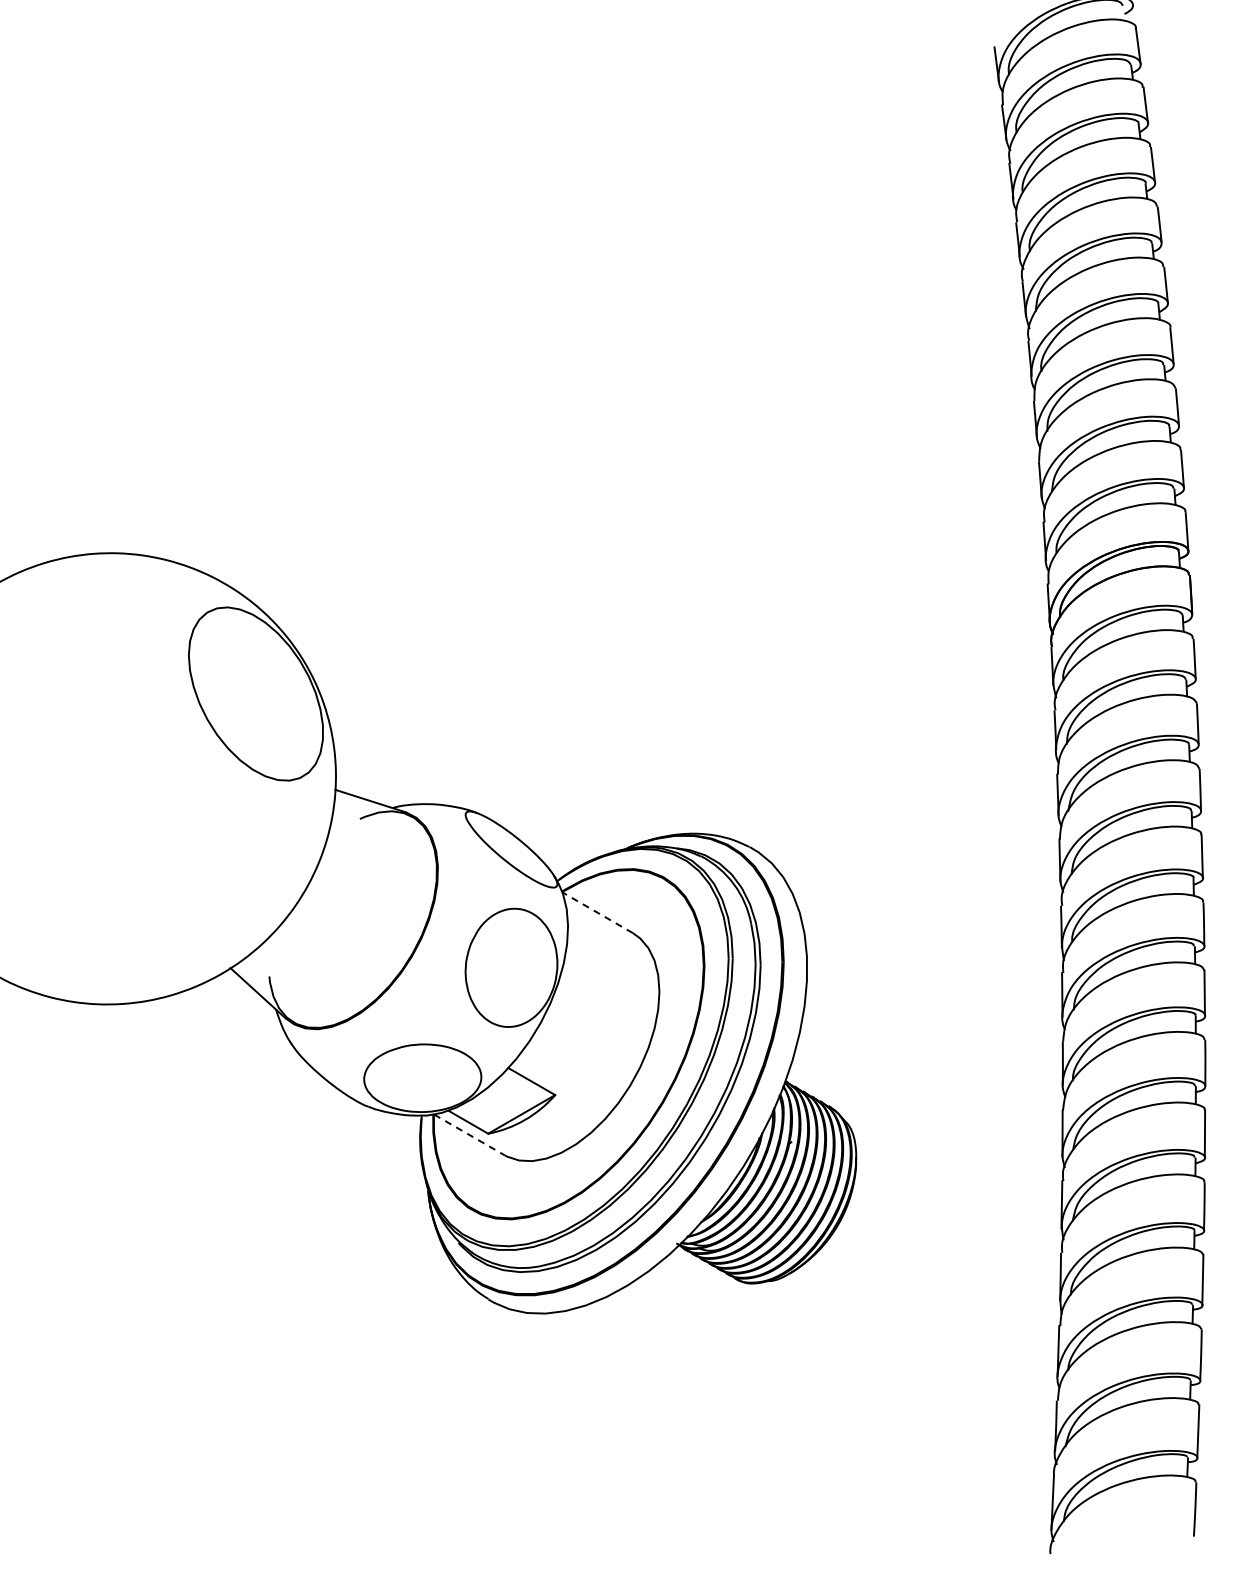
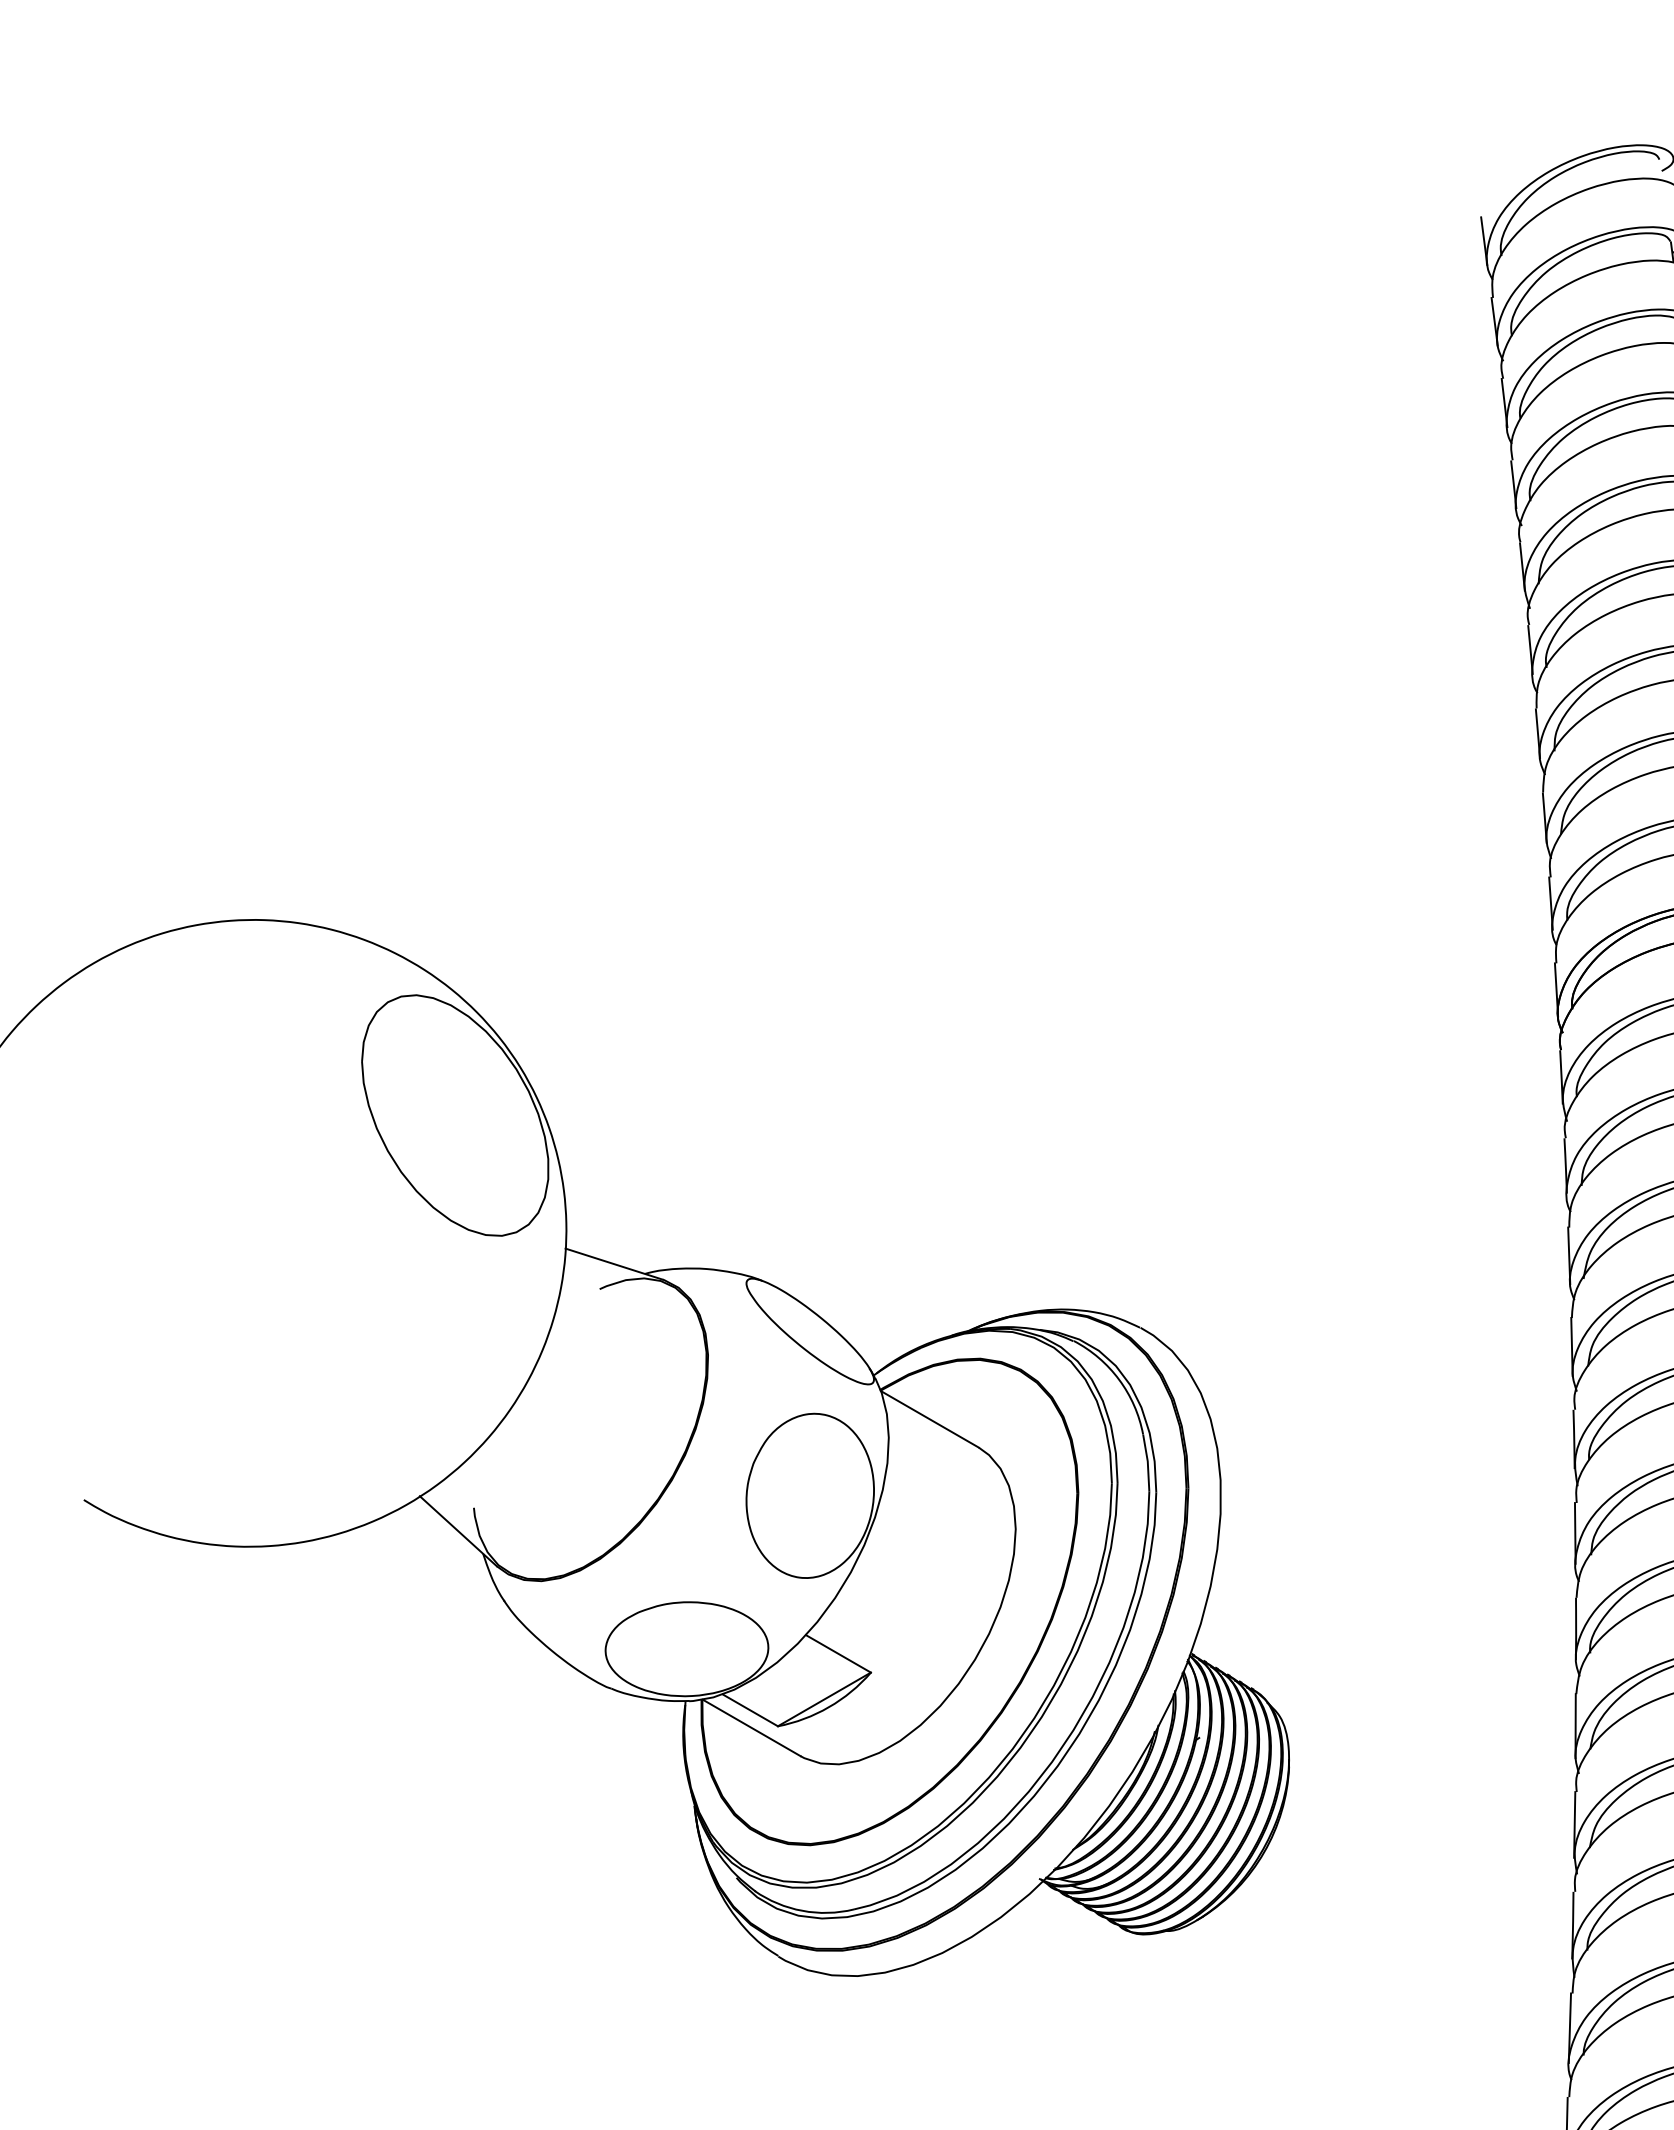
line: (597, 912) -> (929, 1419), dashed -> solid
line: (469, 1134) -> (751, 1727), dashed -> solid

